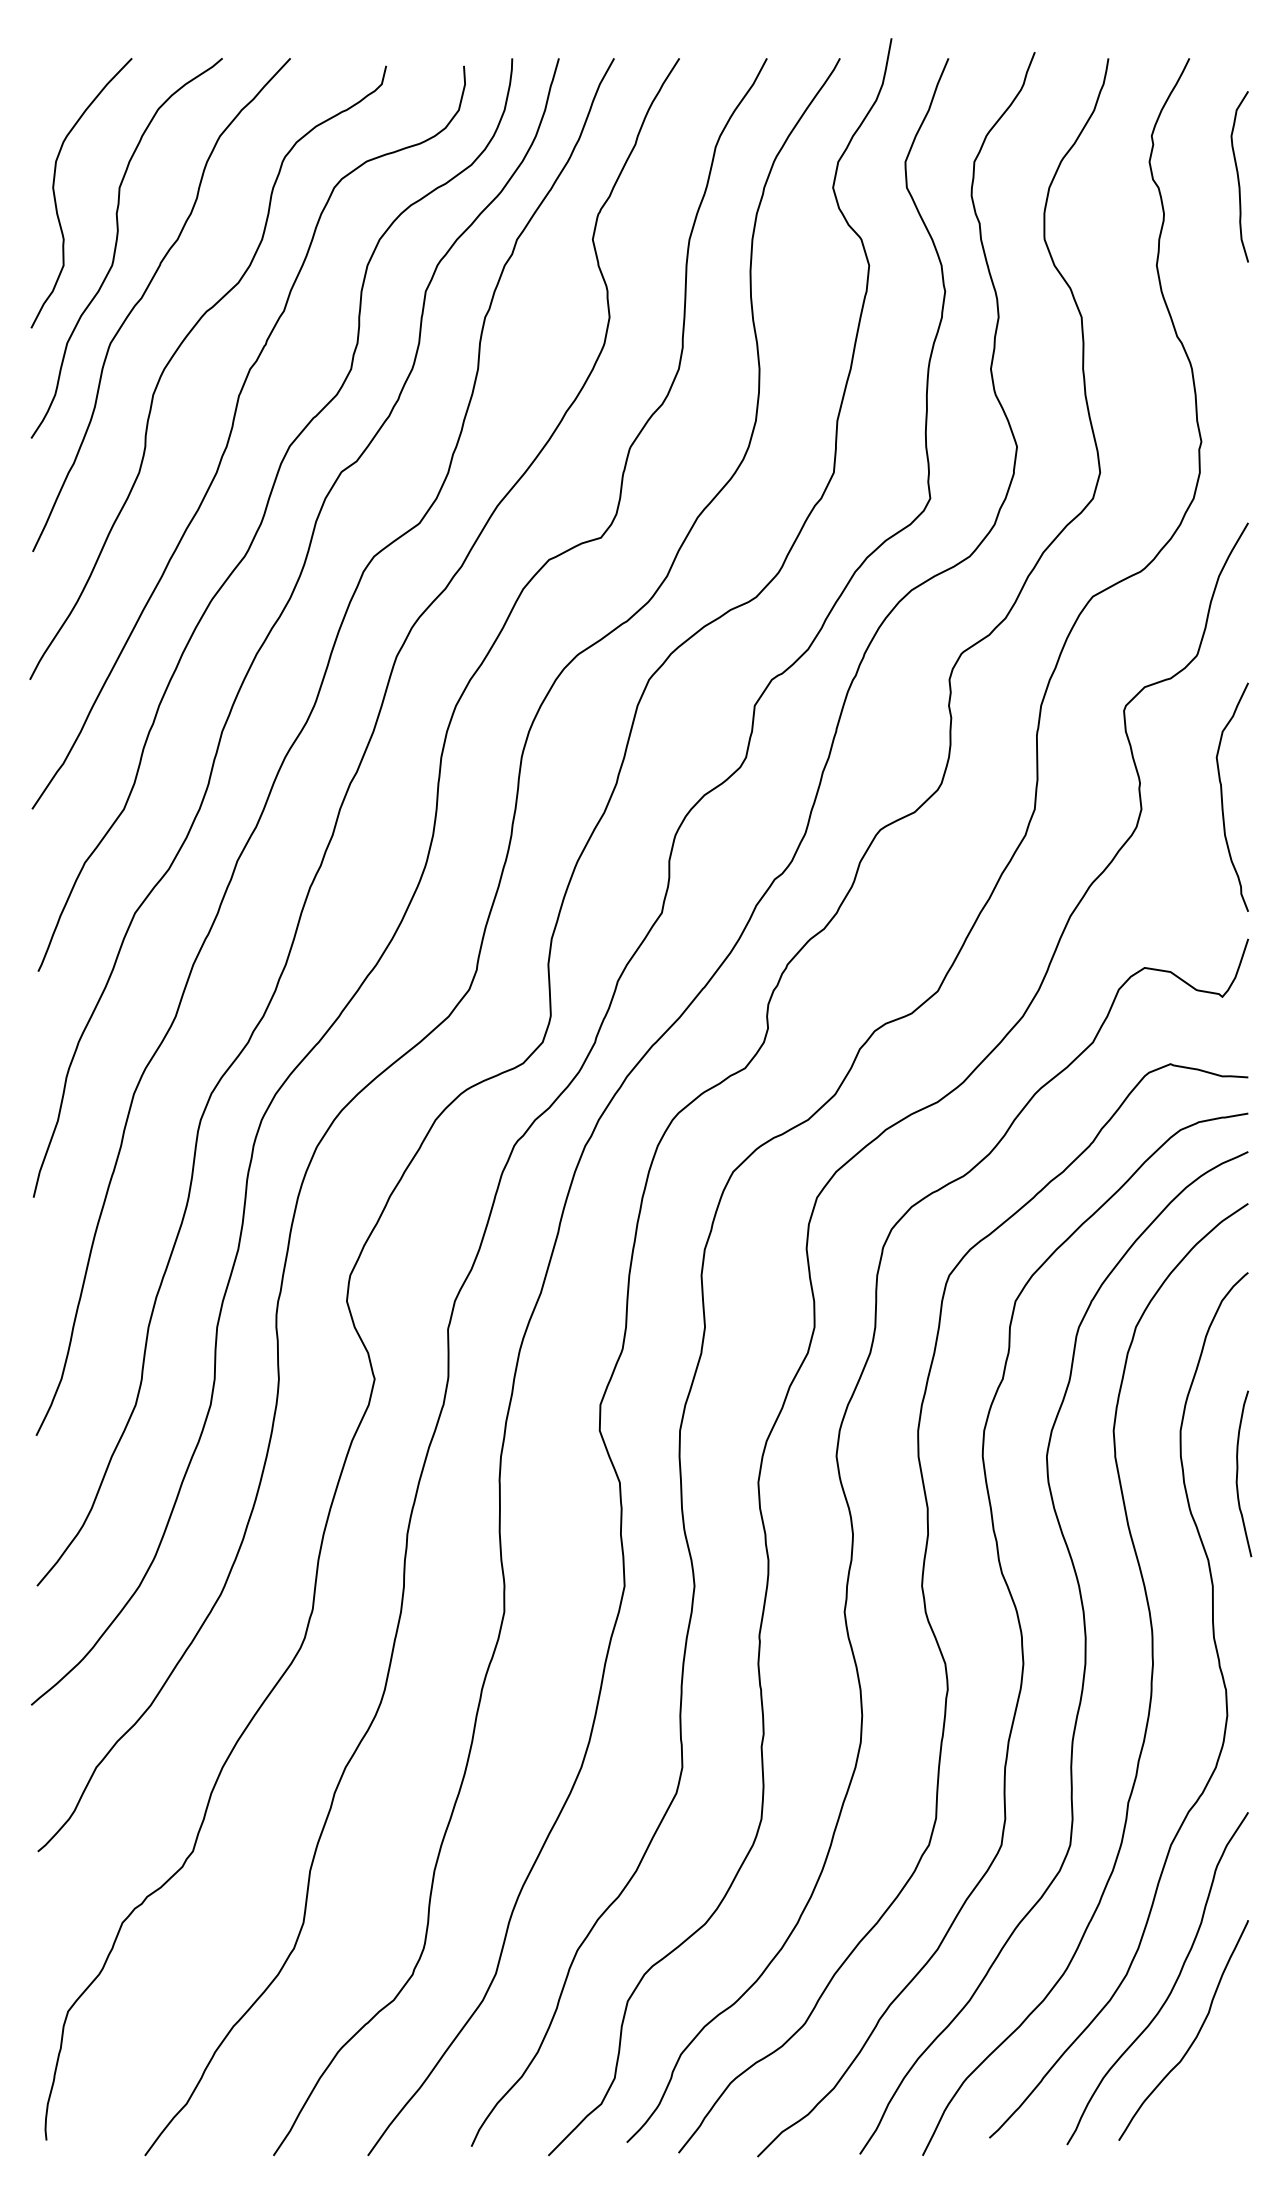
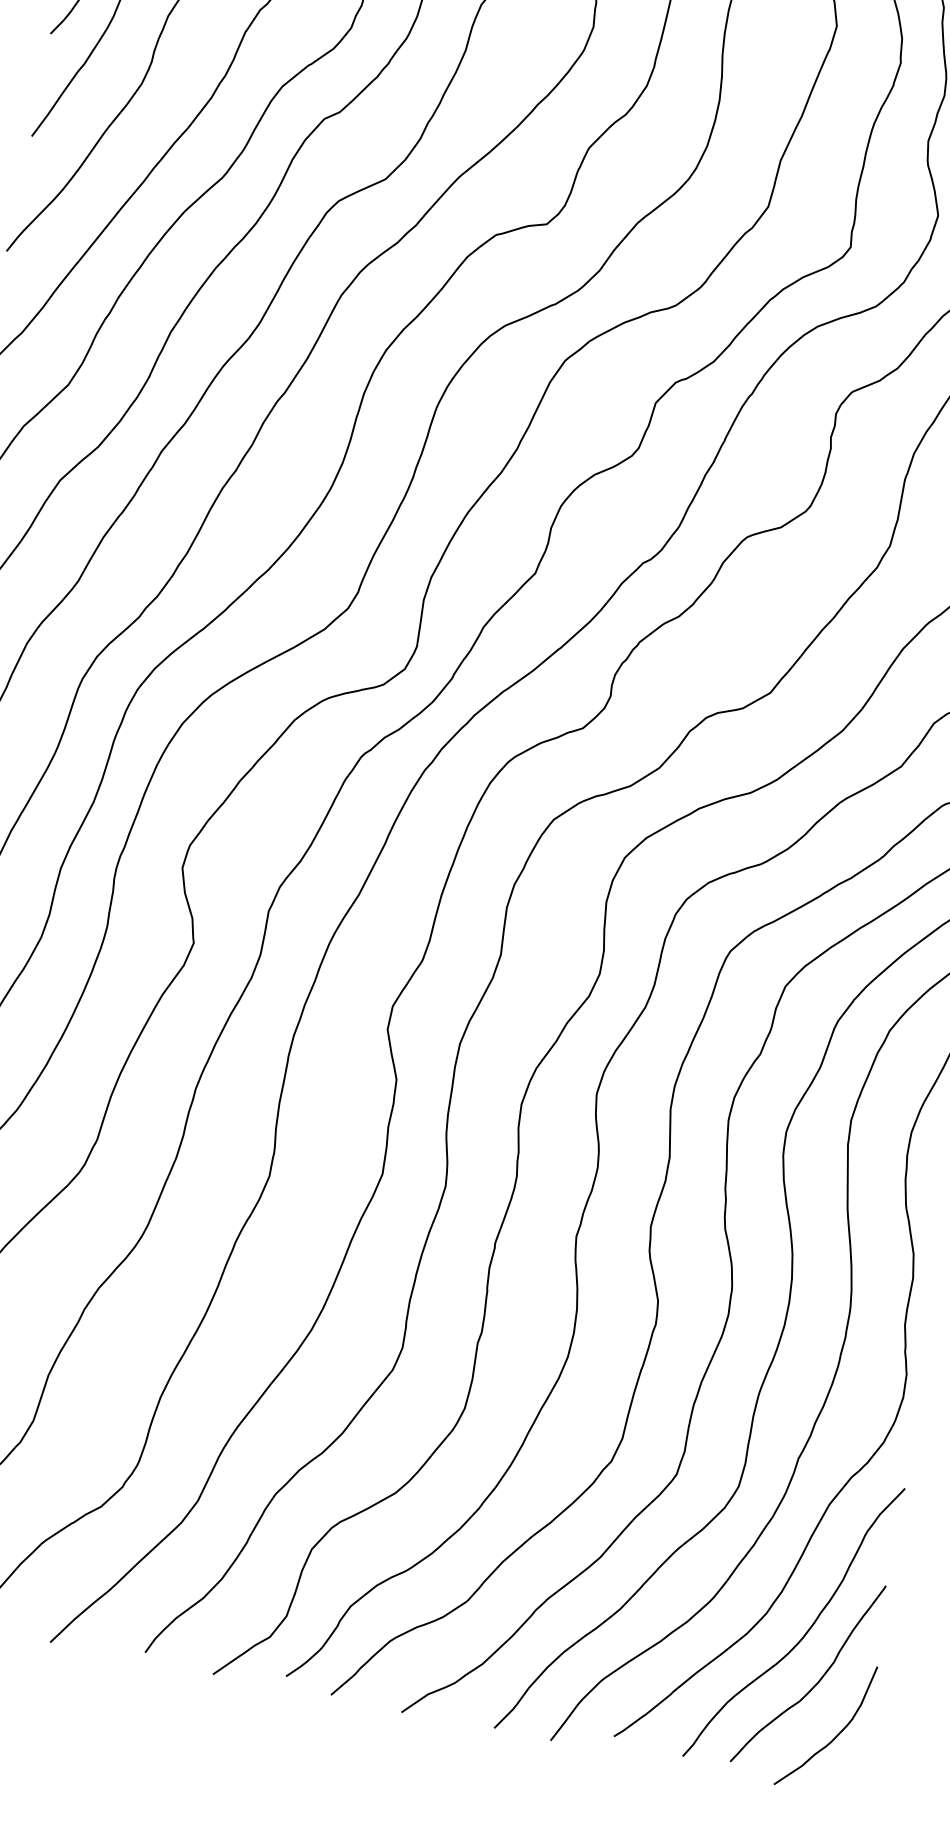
curve: (1225, 2091) -> (835, 1736), added

